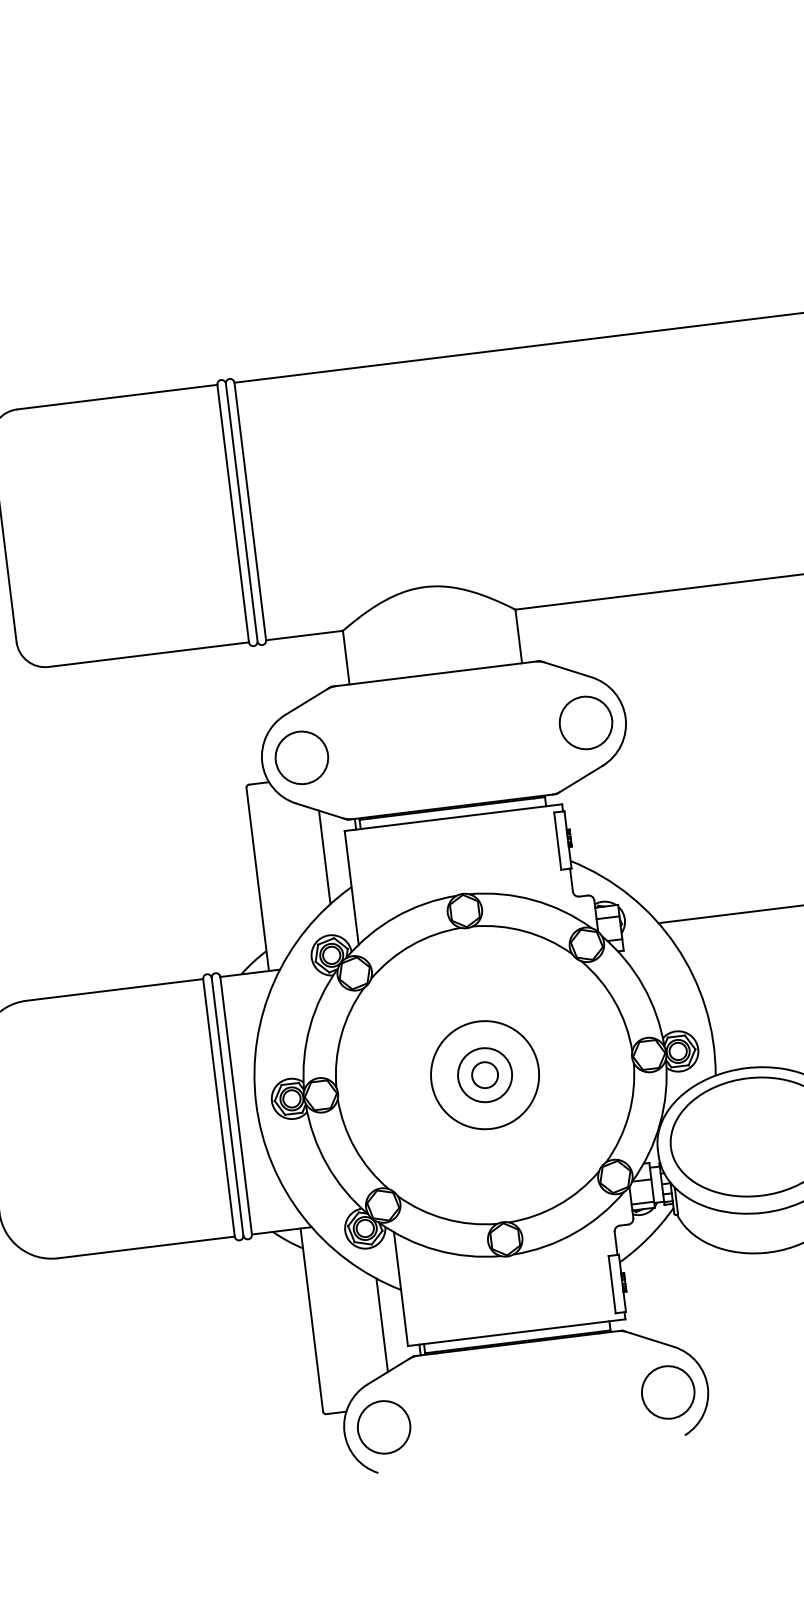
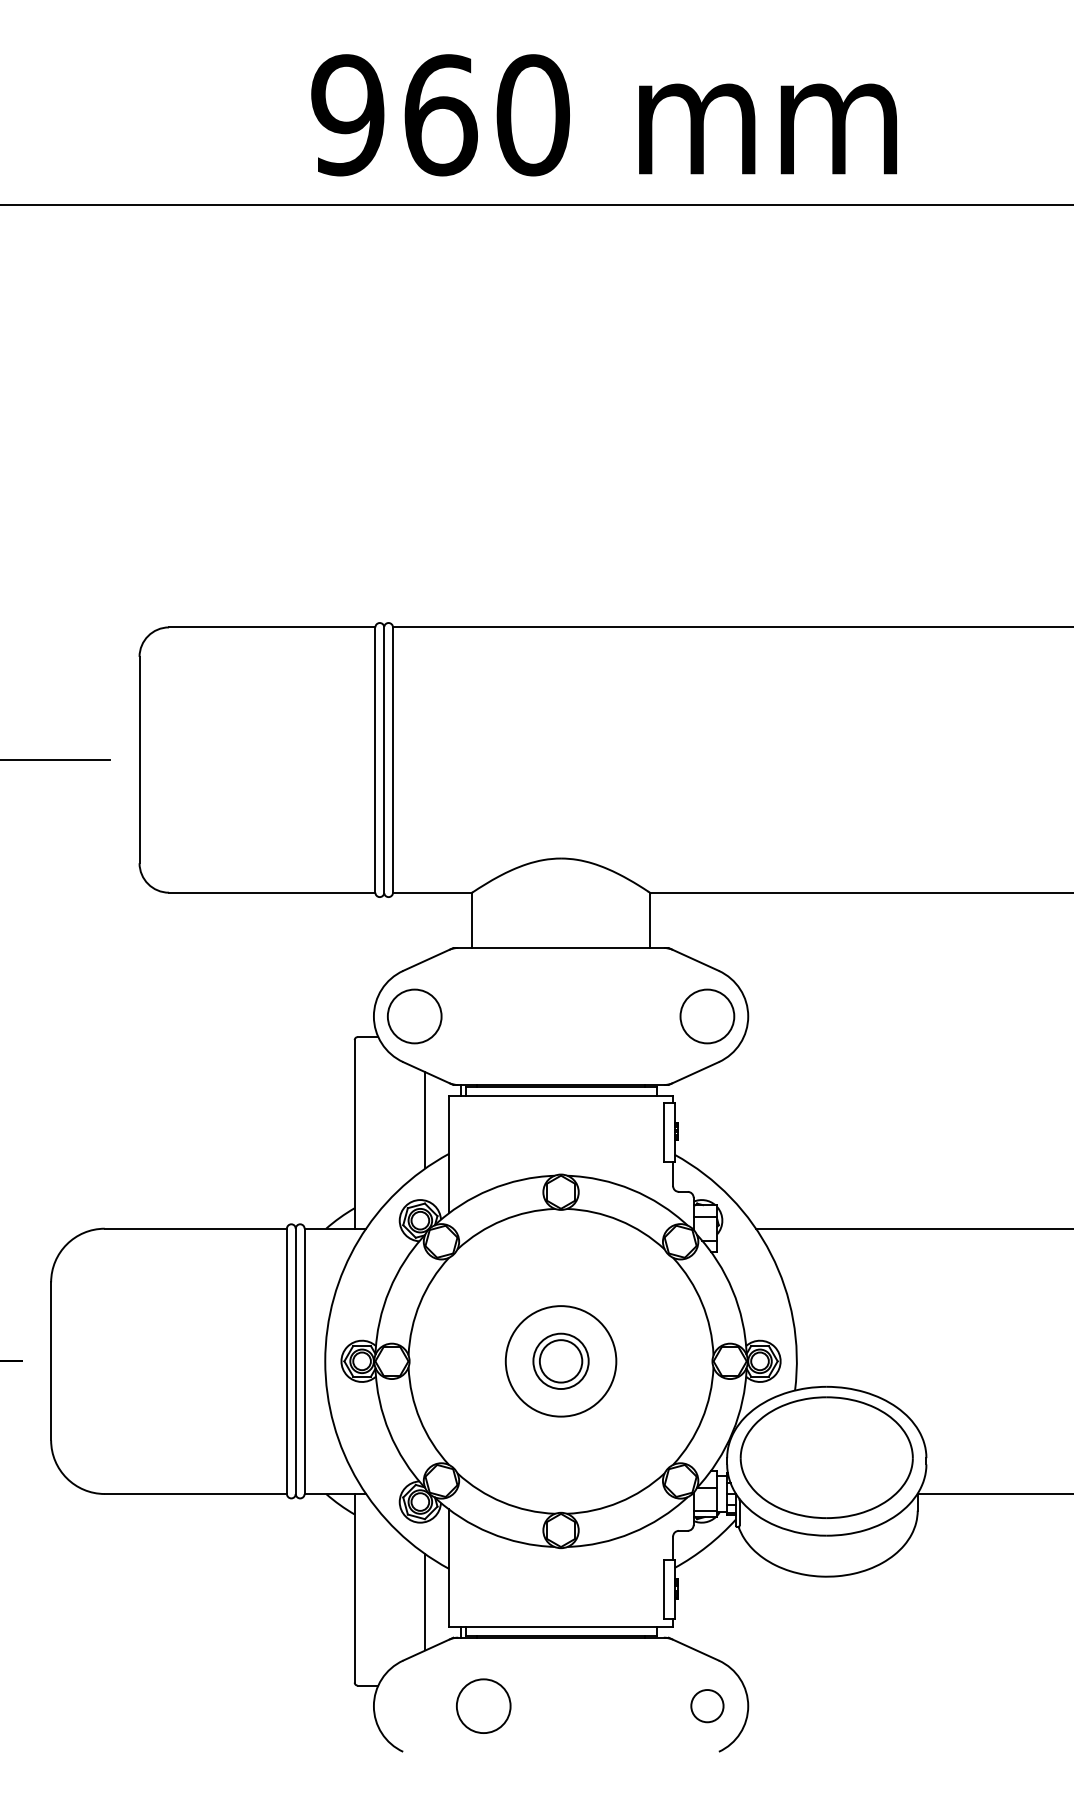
circle: (484, 1075) -> (560, 1361), size x1.6
circle: (668, 1391) -> (707, 1705), size x0.6
circle: (383, 1426) -> (483, 1705), moved

